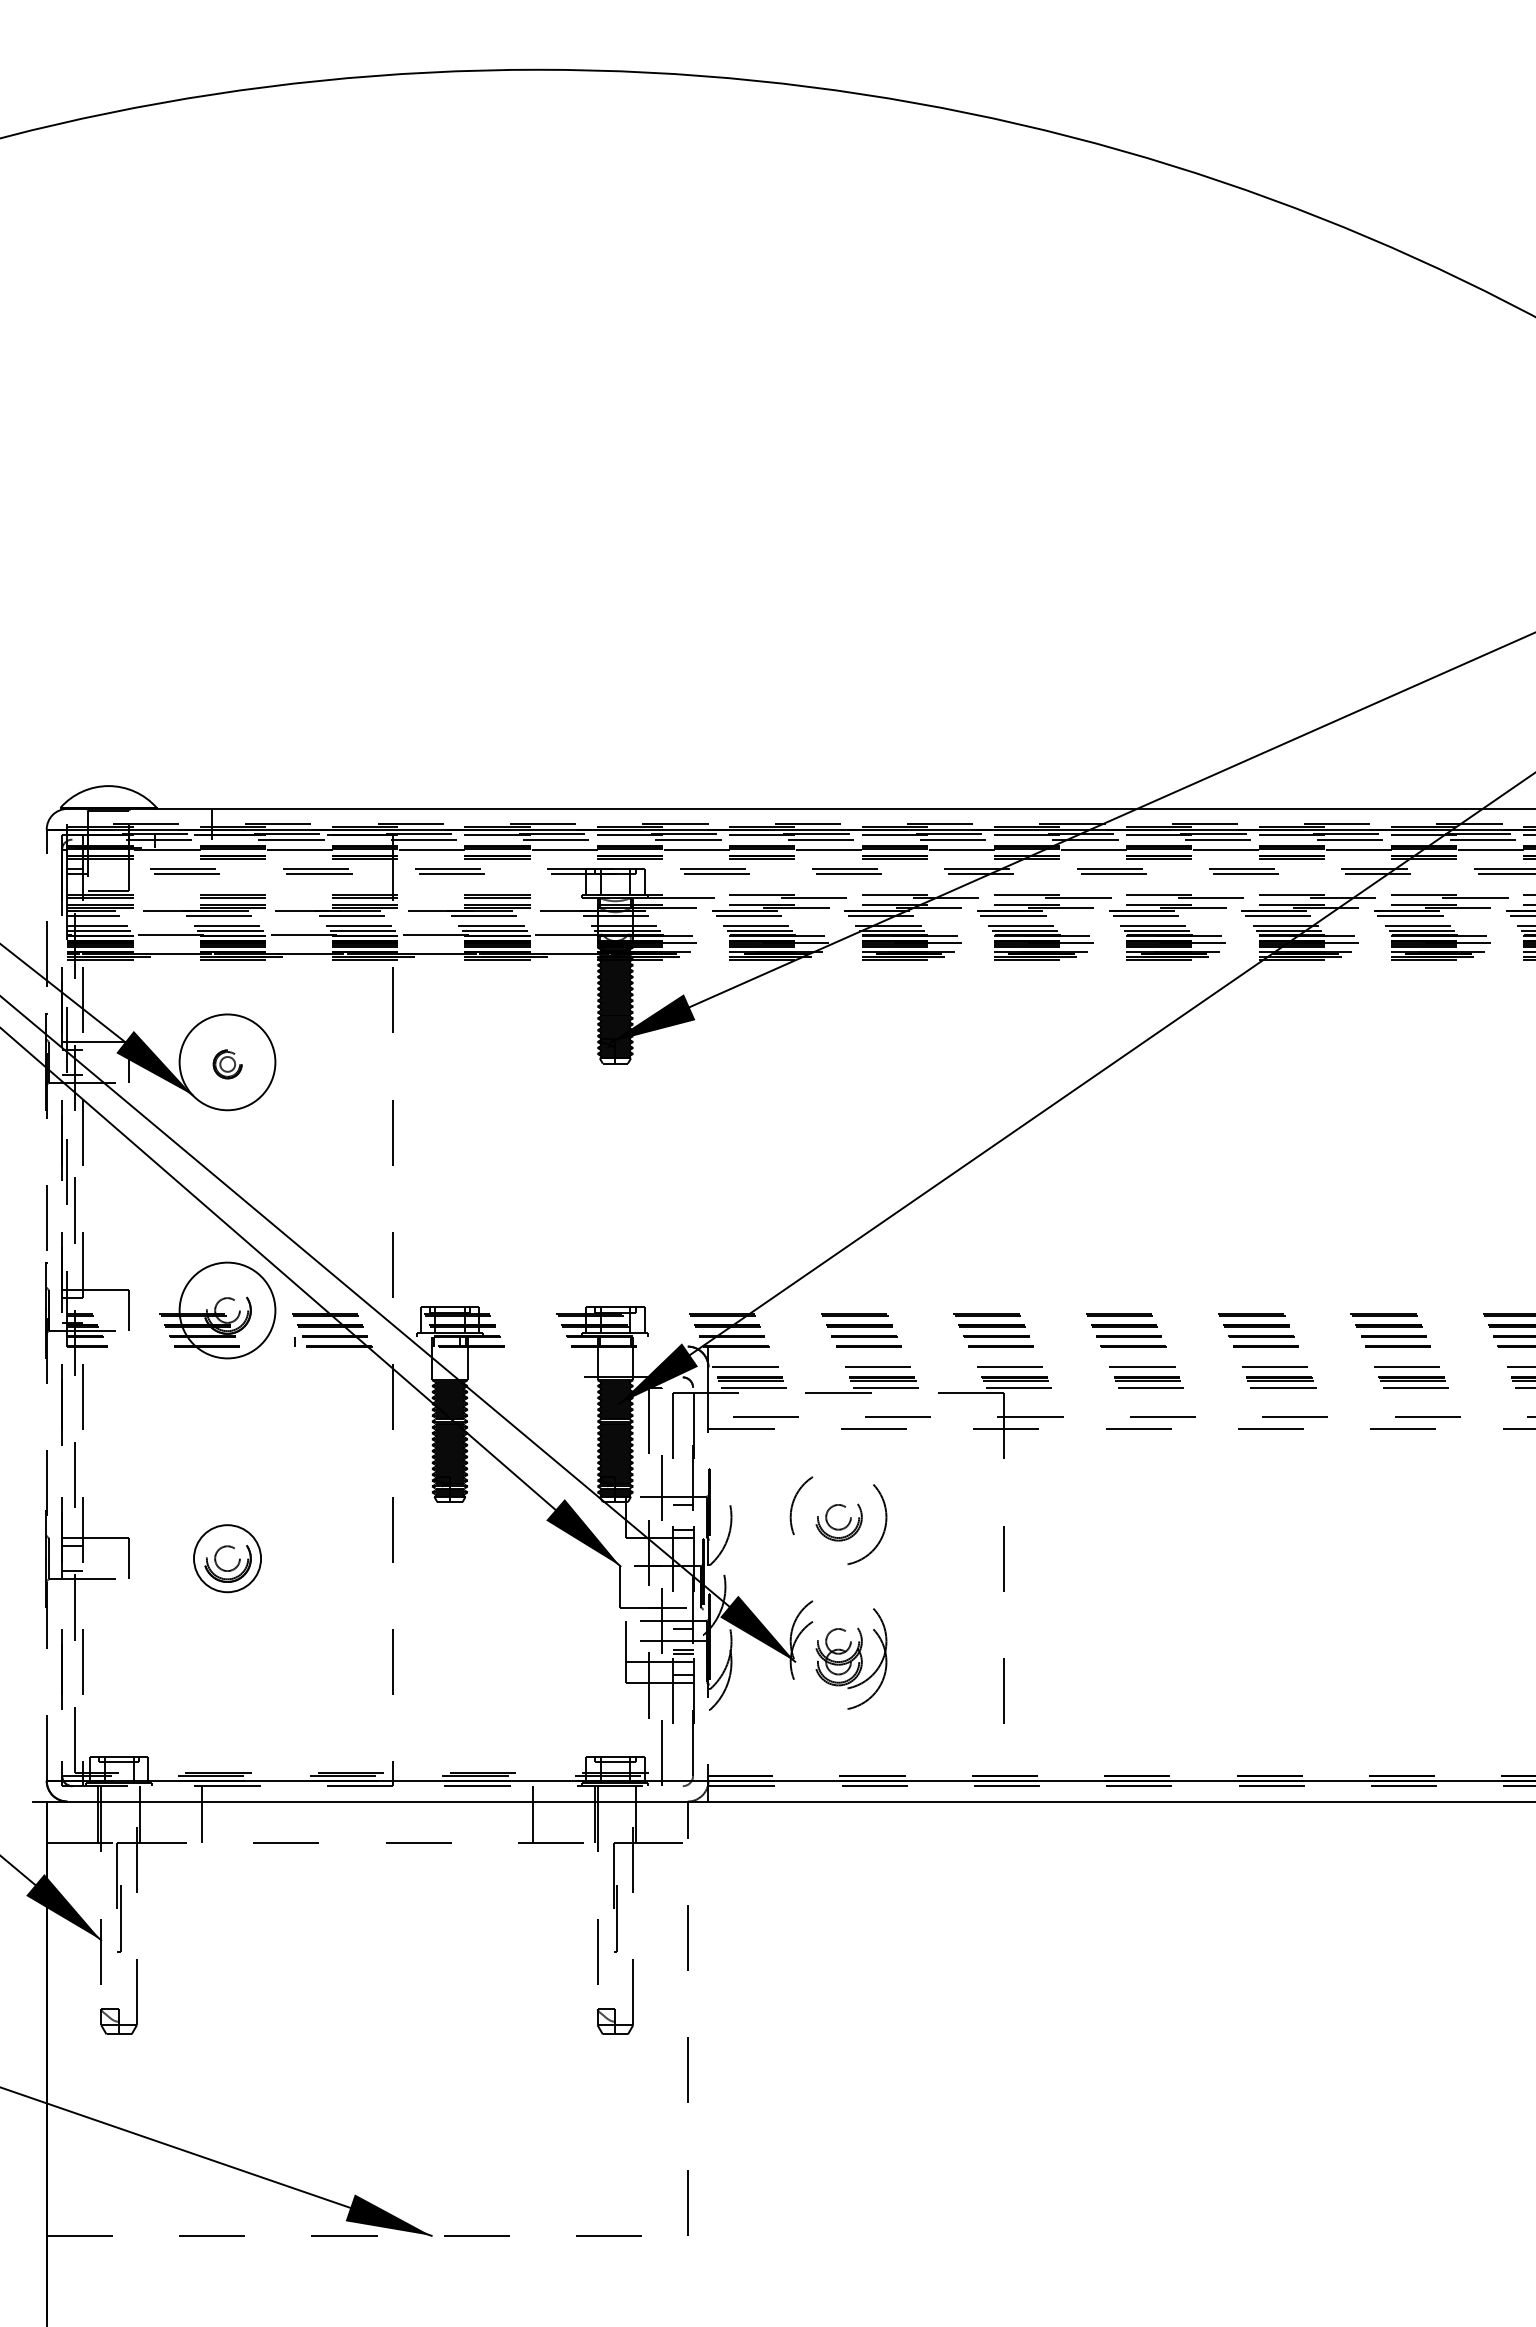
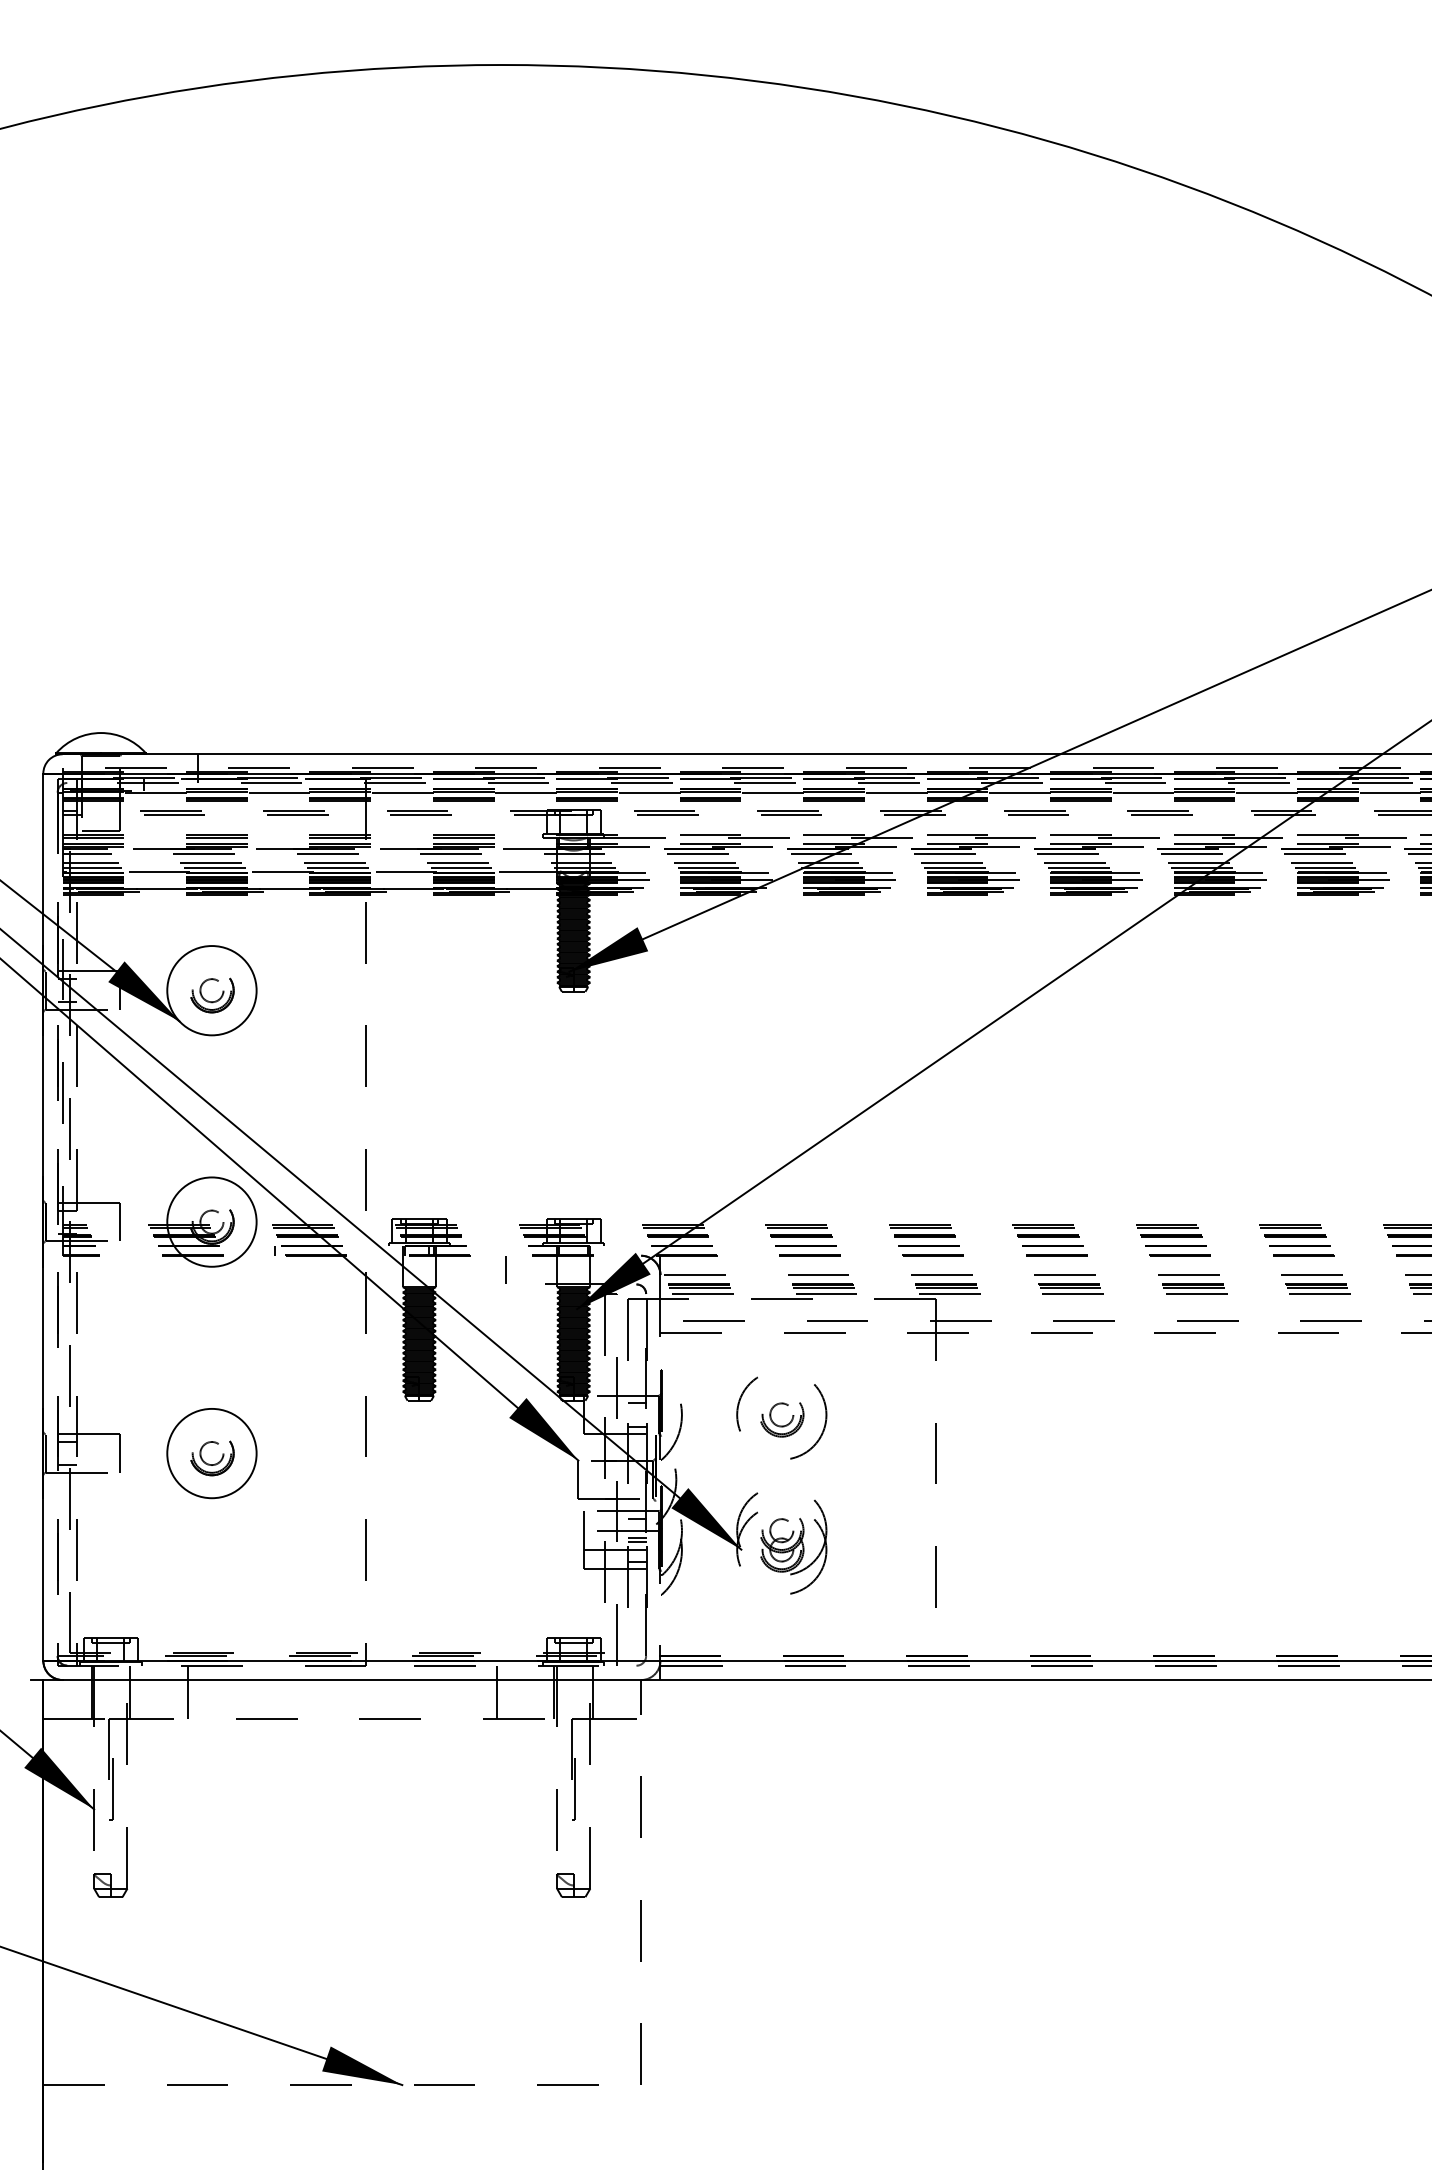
part: (227, 1067) -> (211, 995), size x1.67
line: (46, 1305) -> (43, 1217), dashed -> solid
line: (543, 1361) -> (506, 1269), added
circle: (227, 1558) -> (211, 1453), size x1.43

